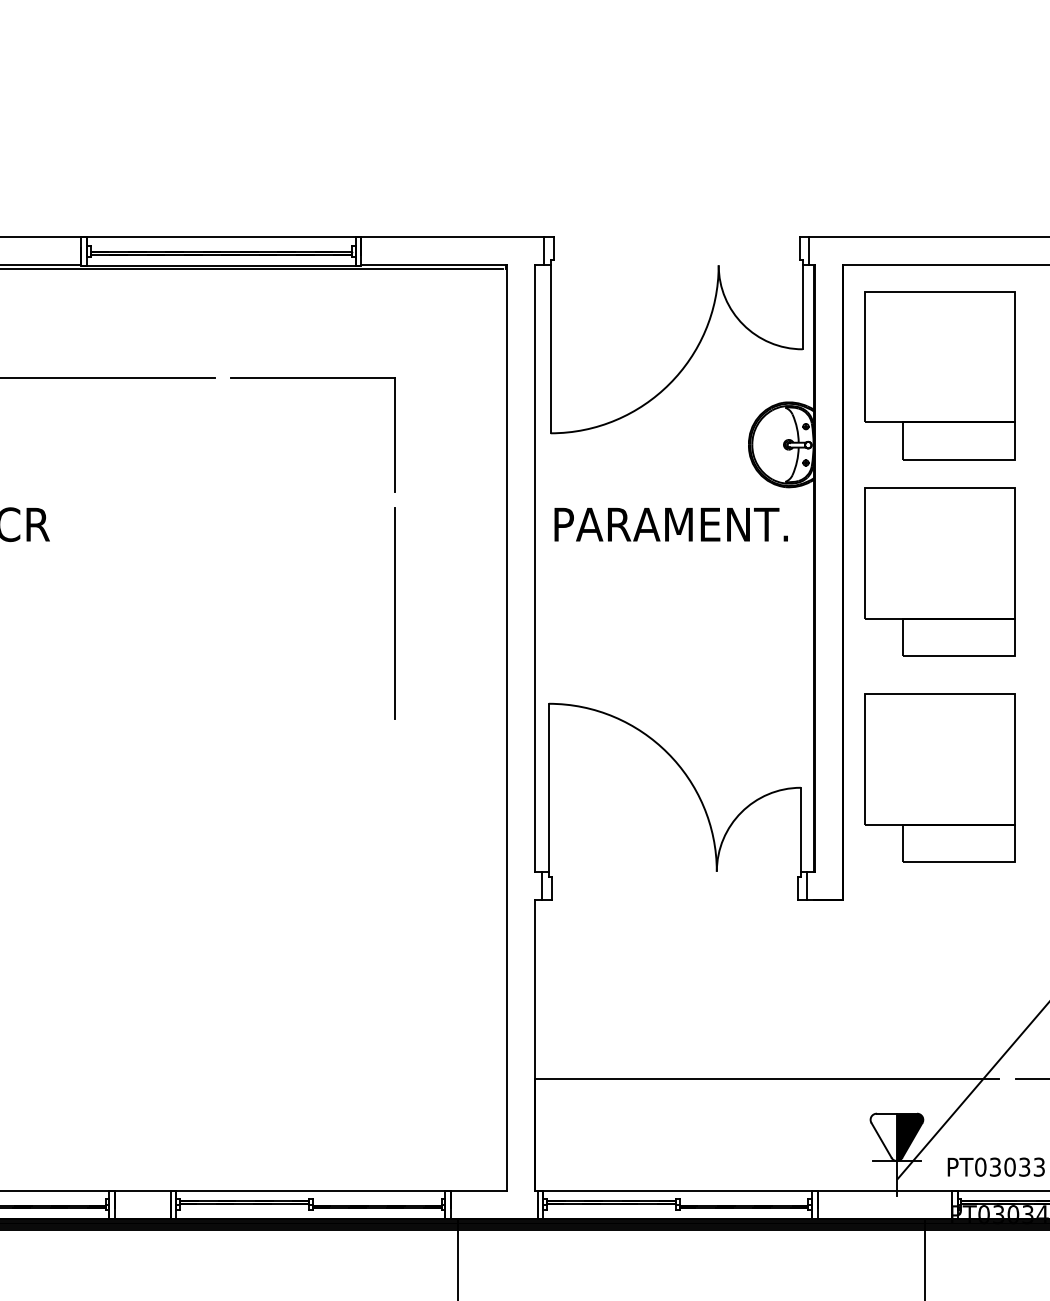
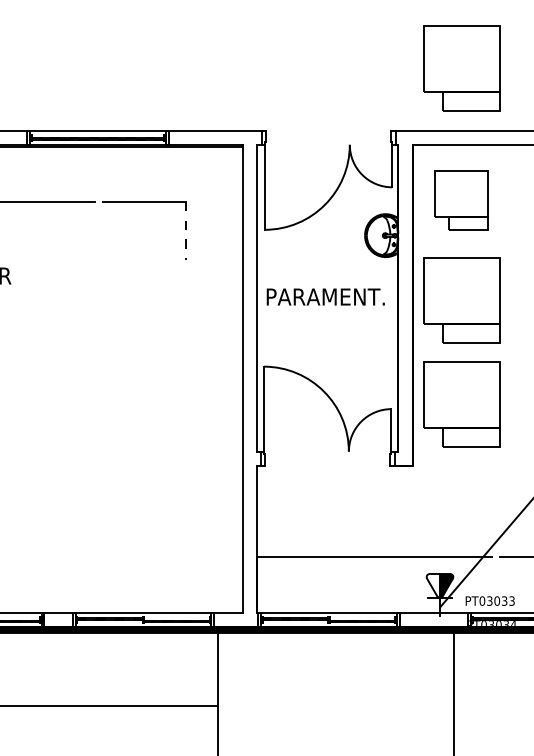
part: (939, 114) -> (461, 68), added
part: (939, 375) -> (461, 200), size x0.7
line: (393, 434) -> (185, 230), solid -> dashed
text: (670, 523) -> (325, 296), moved
line: (393, 612) -> (185, 320), removed

